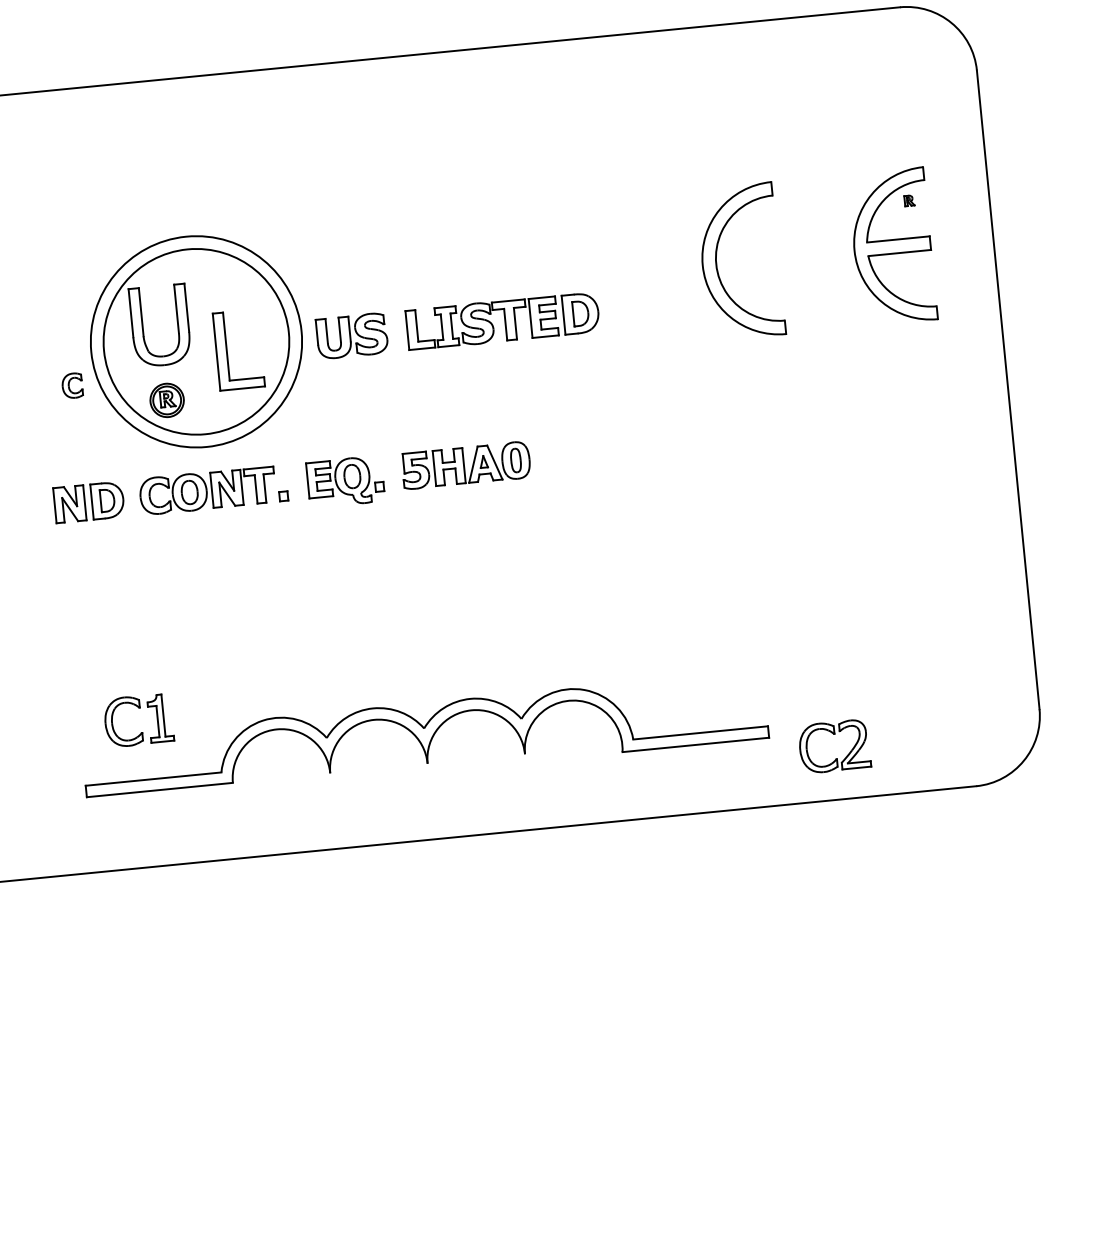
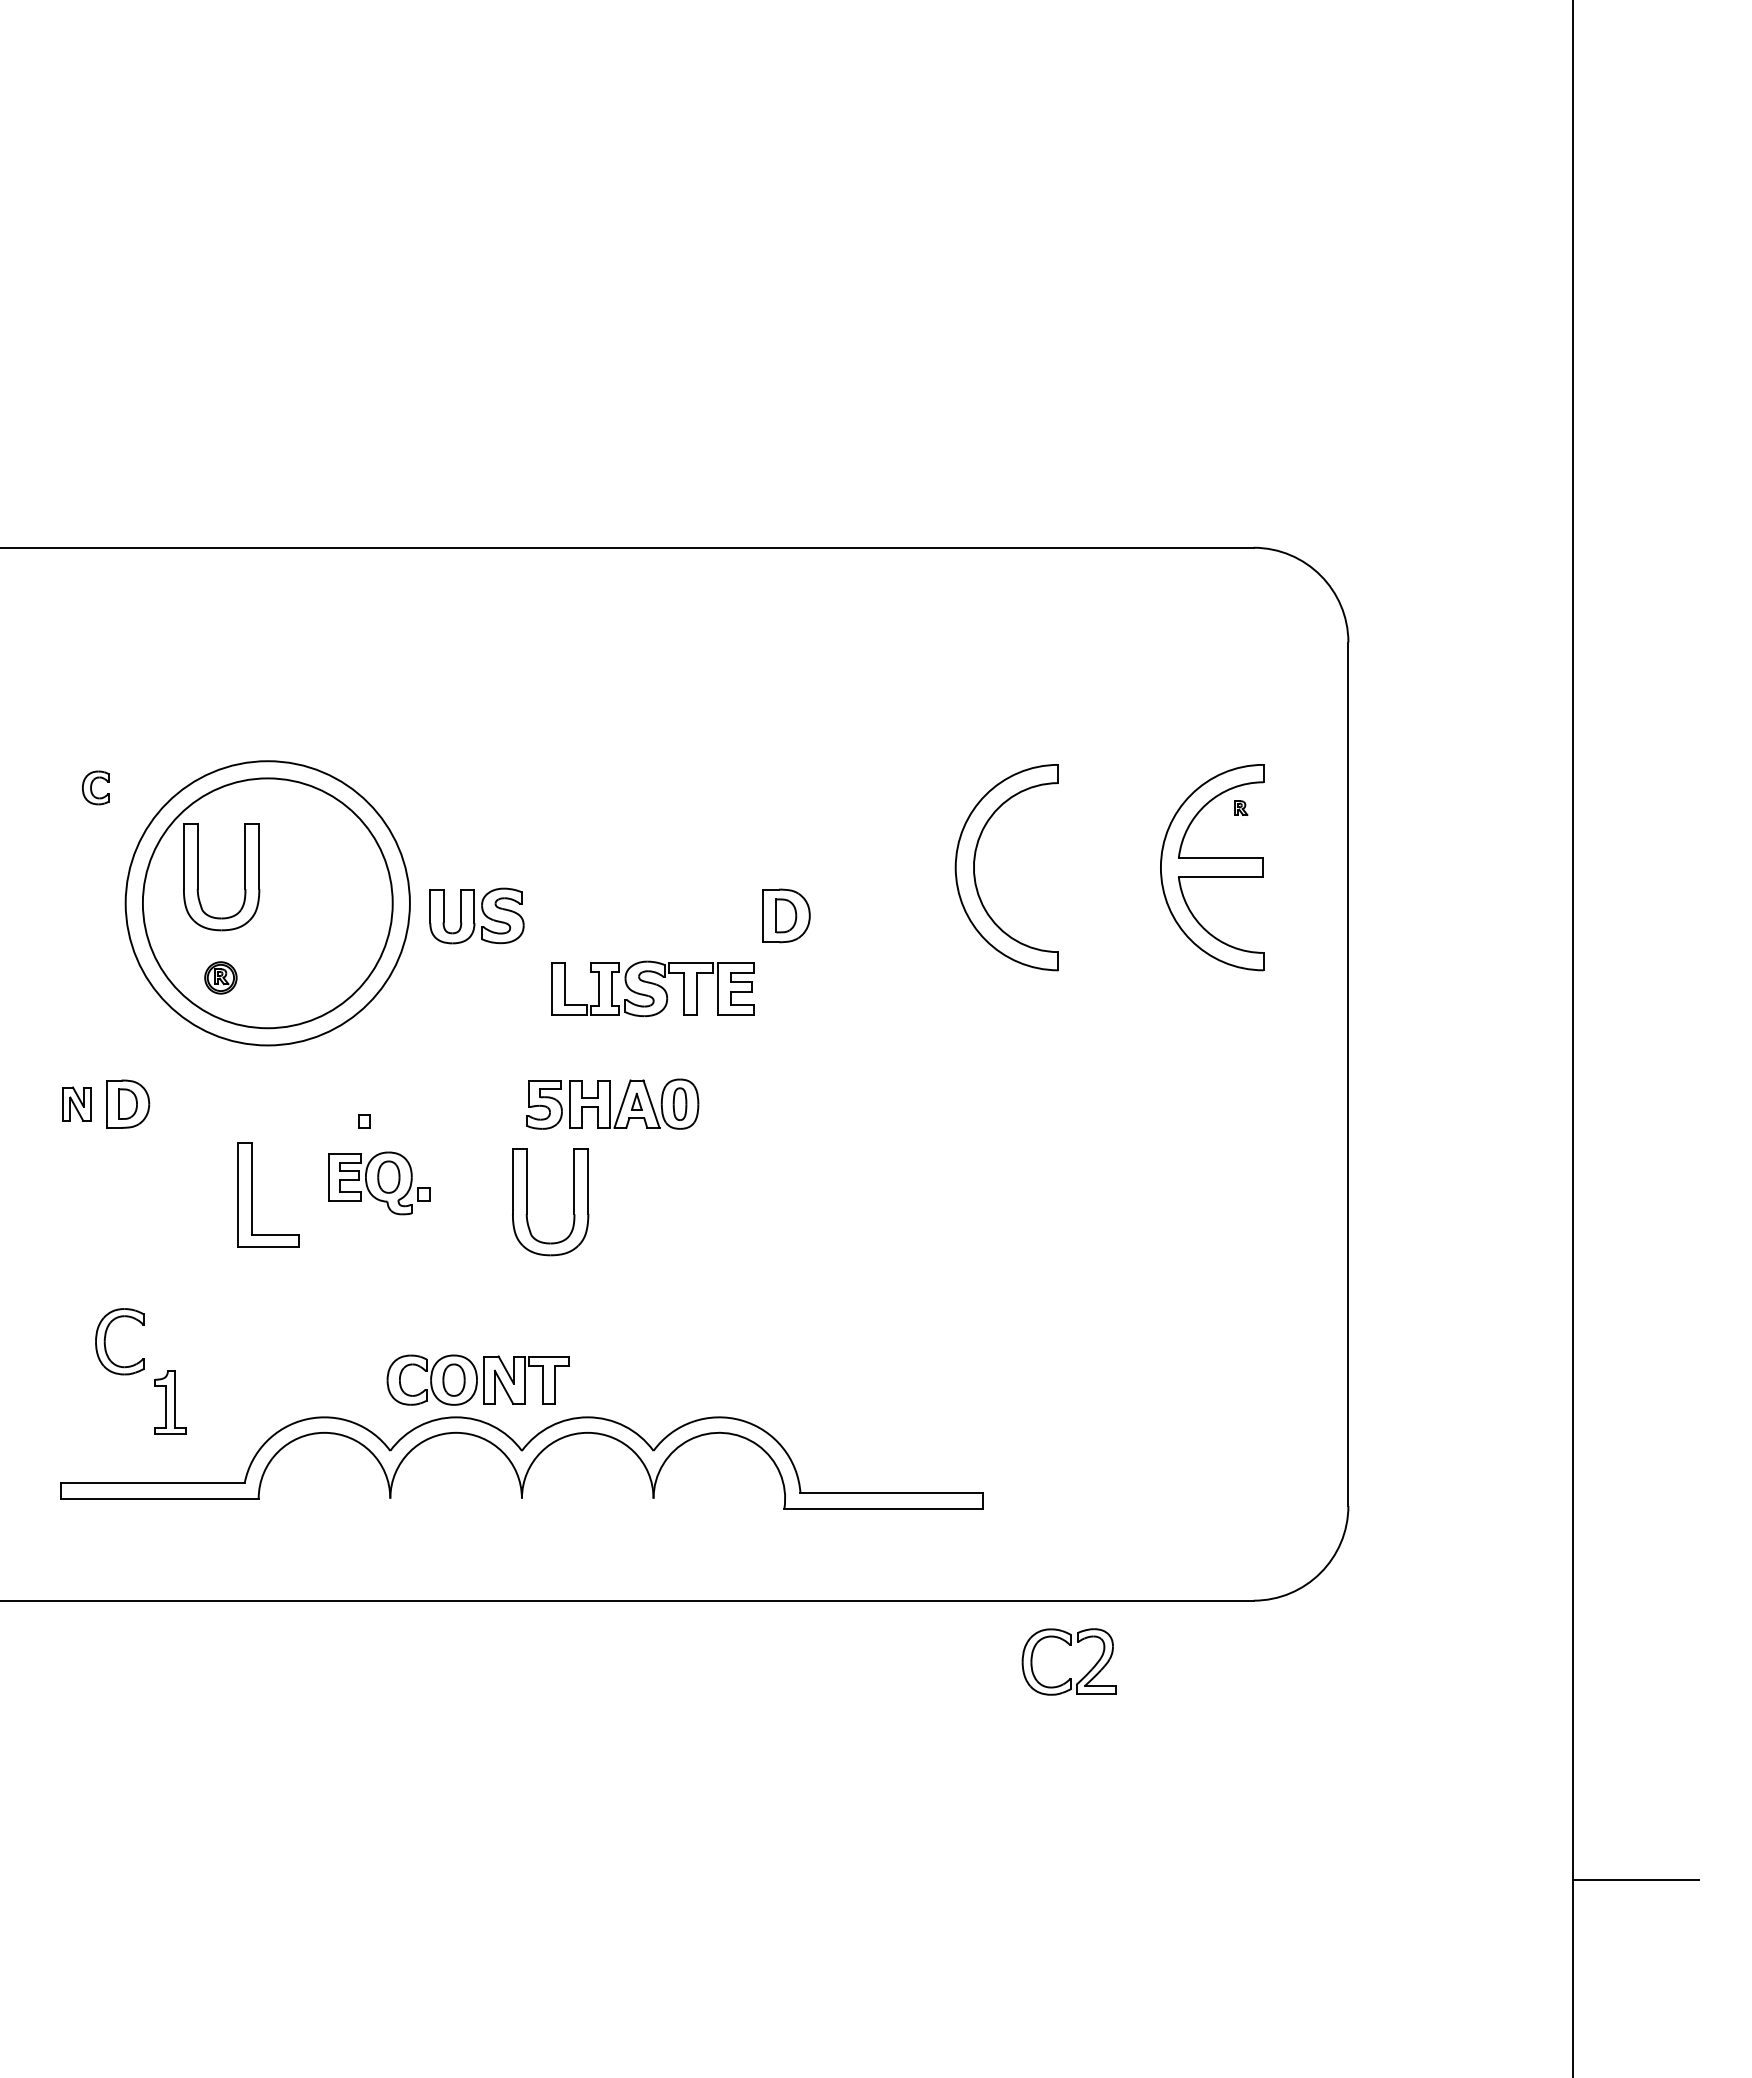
part: (481, 322) -> (652, 988), moved
part: (226, 350) -> (252, 1194), moved
part: (72, 385) -> (95, 787), moved
part: (166, 400) -> (220, 977), size x0.7
part: (345, 481) -> (379, 1183), moved
part: (207, 490) -> (477, 1379), moved
part: (69, 503) -> (76, 1103), size x0.7
part: (410, 544) -> (527, 1202), added
part: (112, 719) -> (106, 1336), moved
part: (833, 734) -> (1069, 1645), moved

